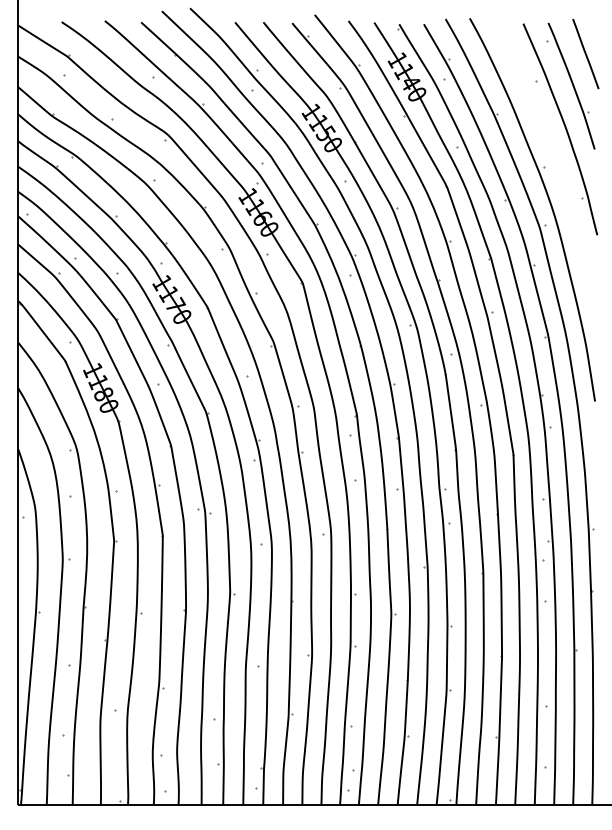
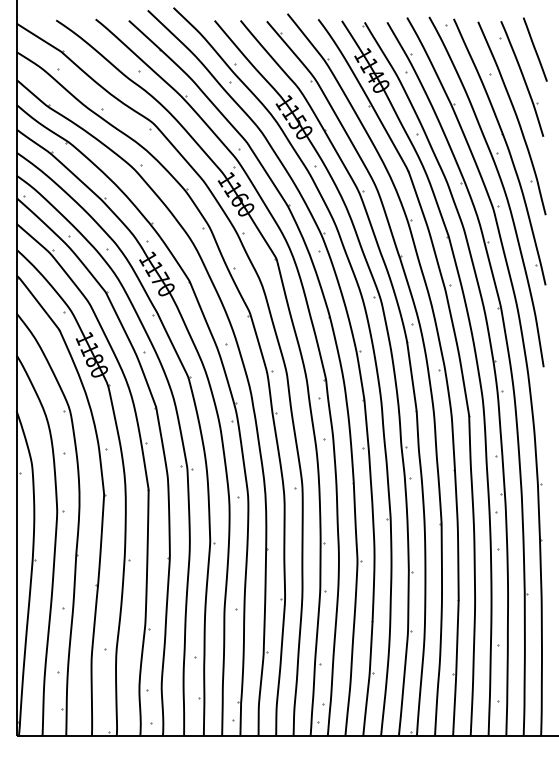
part: (554, 160) -> (506, 146), added

